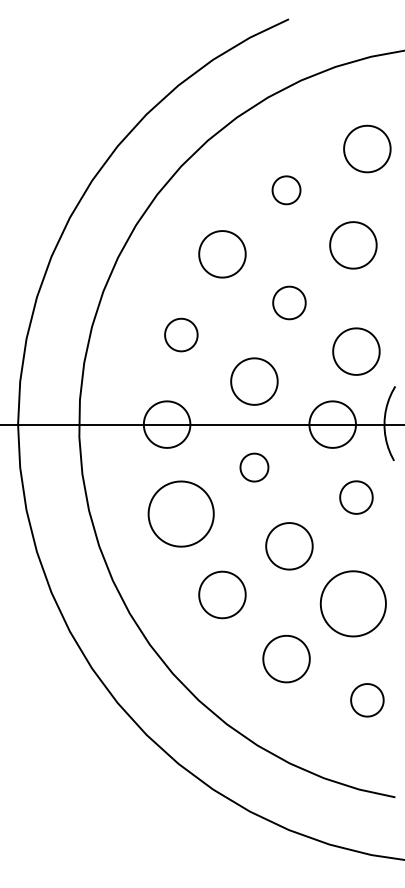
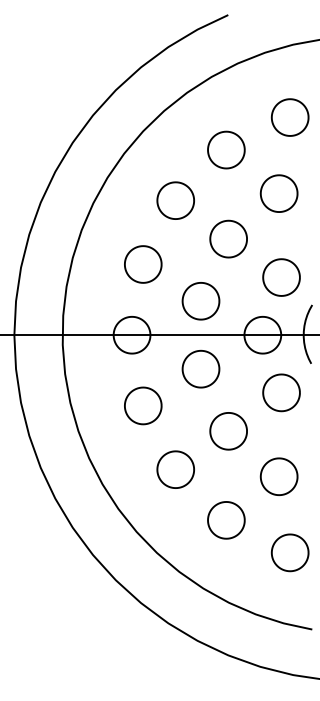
part: (286, 190) -> (226, 150), size x1.67
part: (289, 302) -> (228, 238), size x1.43
part: (181, 334) -> (143, 264), size x1.43
part: (254, 467) -> (201, 369), size x1.67
part: (356, 497) -> (281, 392), size x1.43
part: (181, 514) -> (143, 406), size x0.71
part: (353, 603) -> (279, 476), size x0.71
part: (367, 700) -> (290, 553), size x1.43

